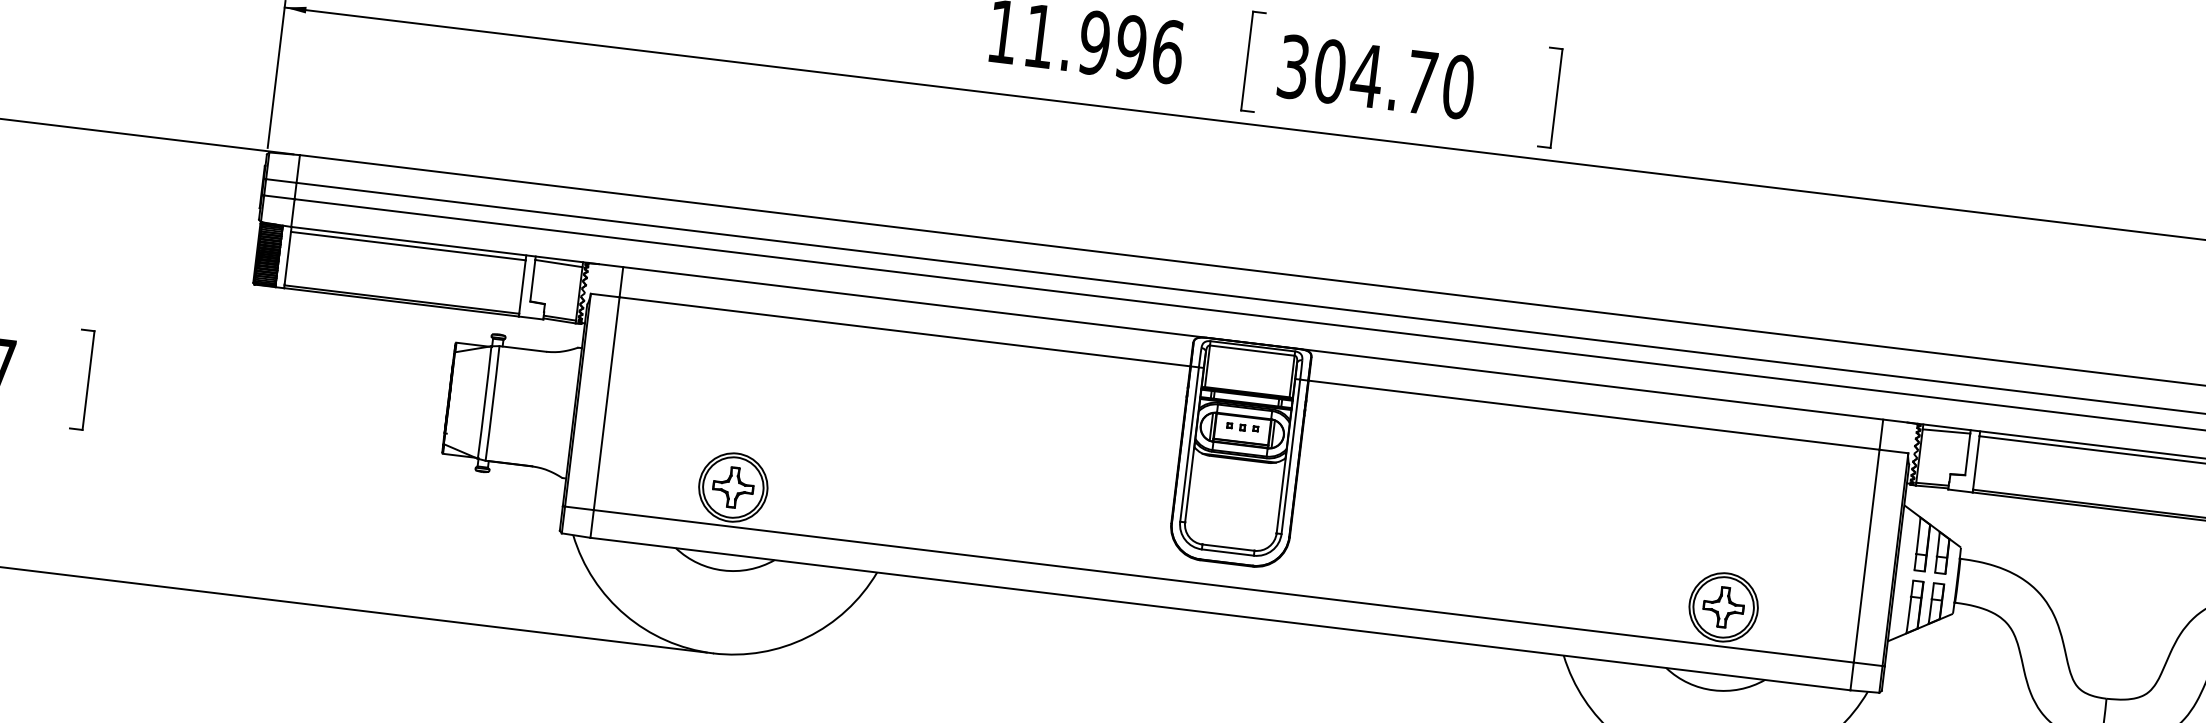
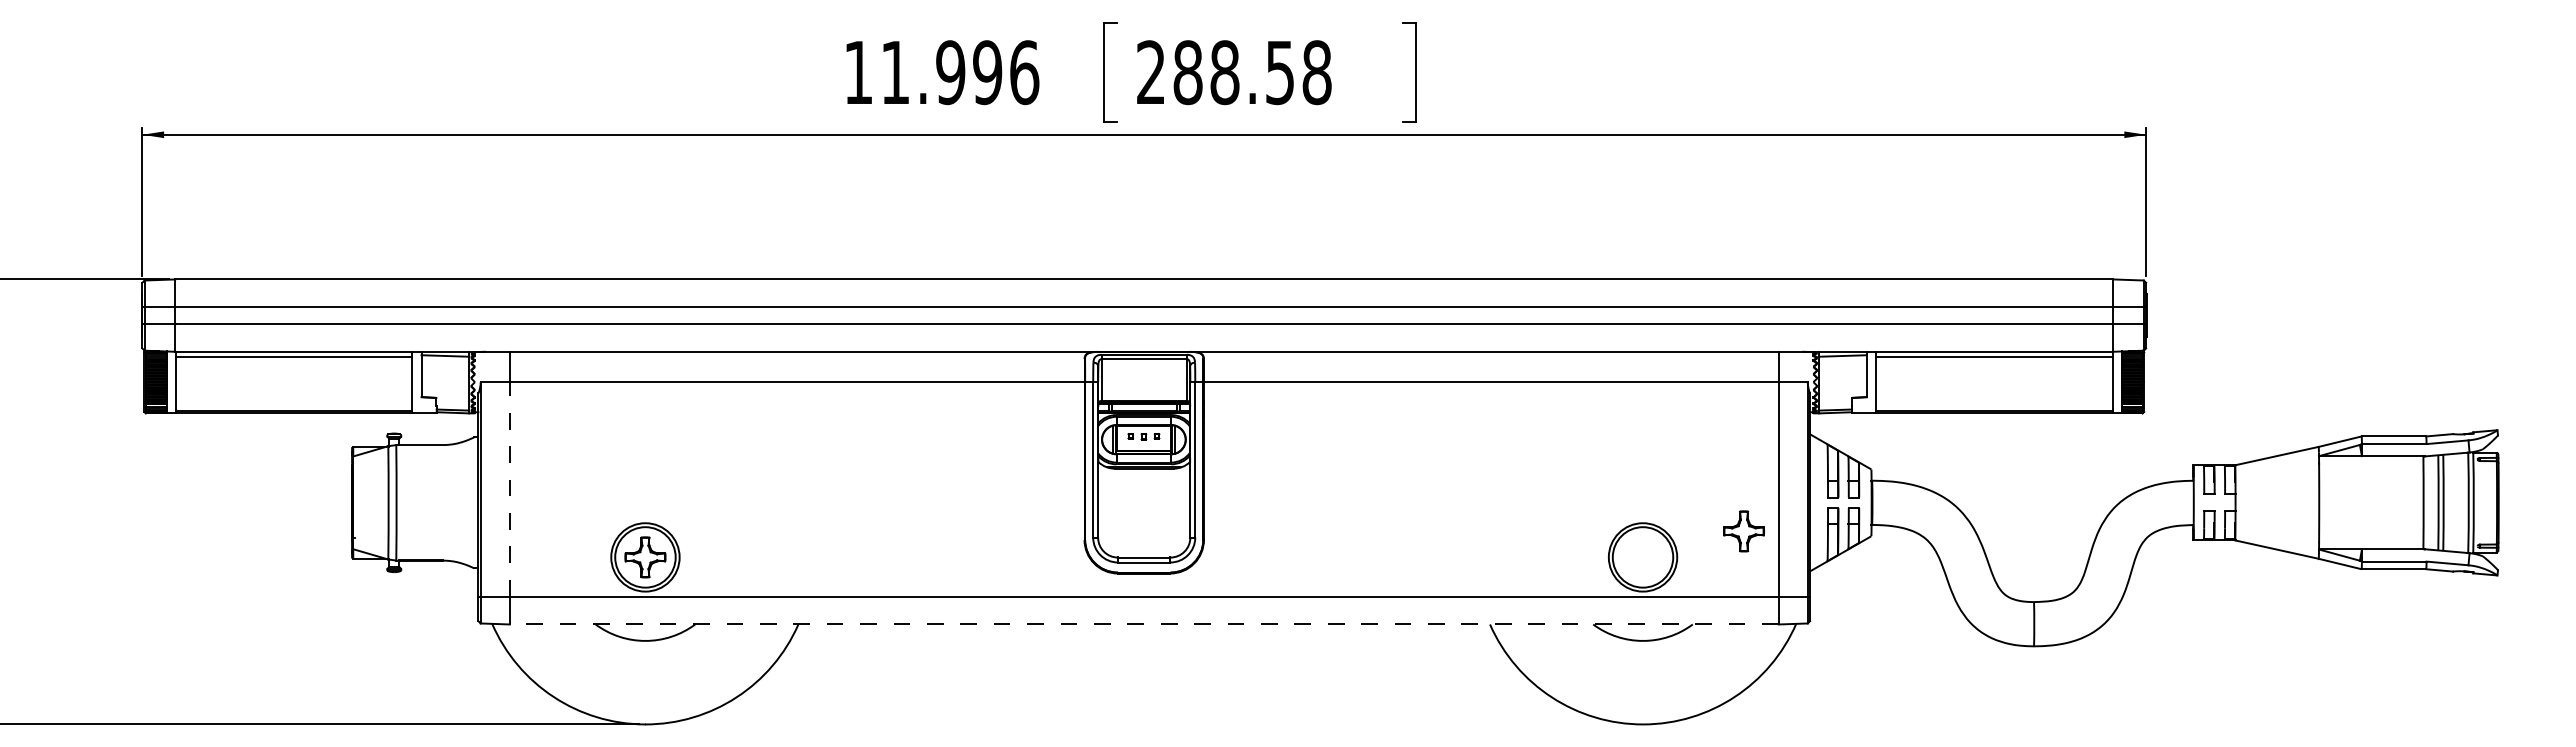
text: (1376, 76) -> (1234, 72), 304.70 -> 288.58
line: (606, 402) -> (509, 488), solid -> dashed
part: (1723, 607) -> (1743, 531), moved
line: (1220, 614) -> (1144, 624), solid -> dashed

